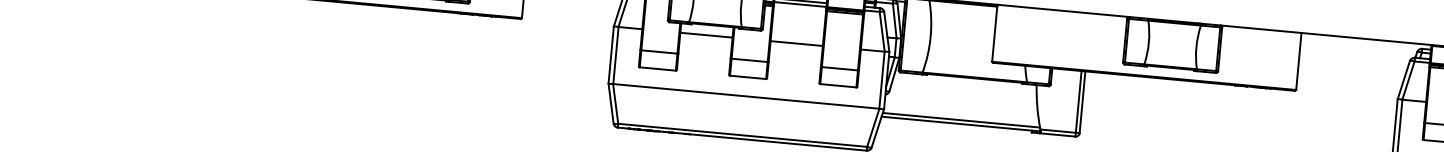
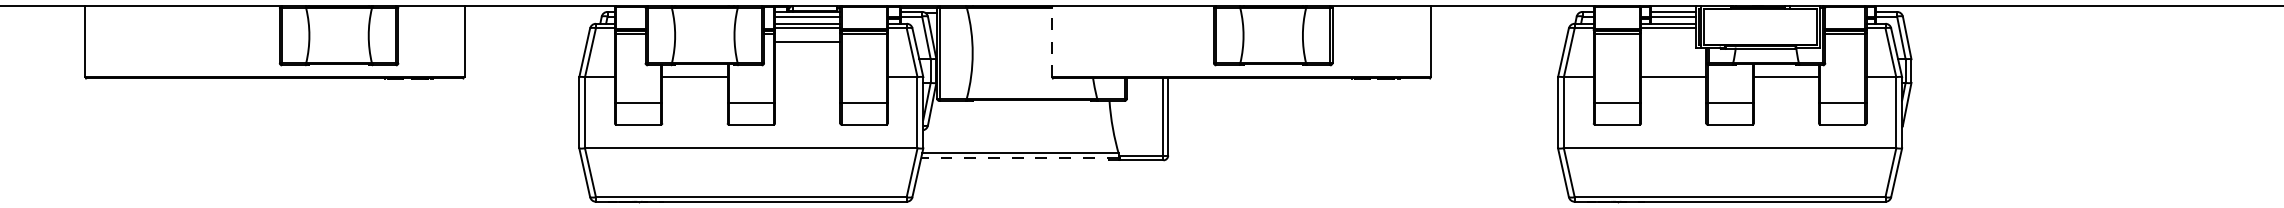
line: (994, 33) -> (1051, 41), solid -> dashed
line: (796, 43) -> (807, 42), moved
line: (960, 123) -> (1019, 157), solid -> dashed

